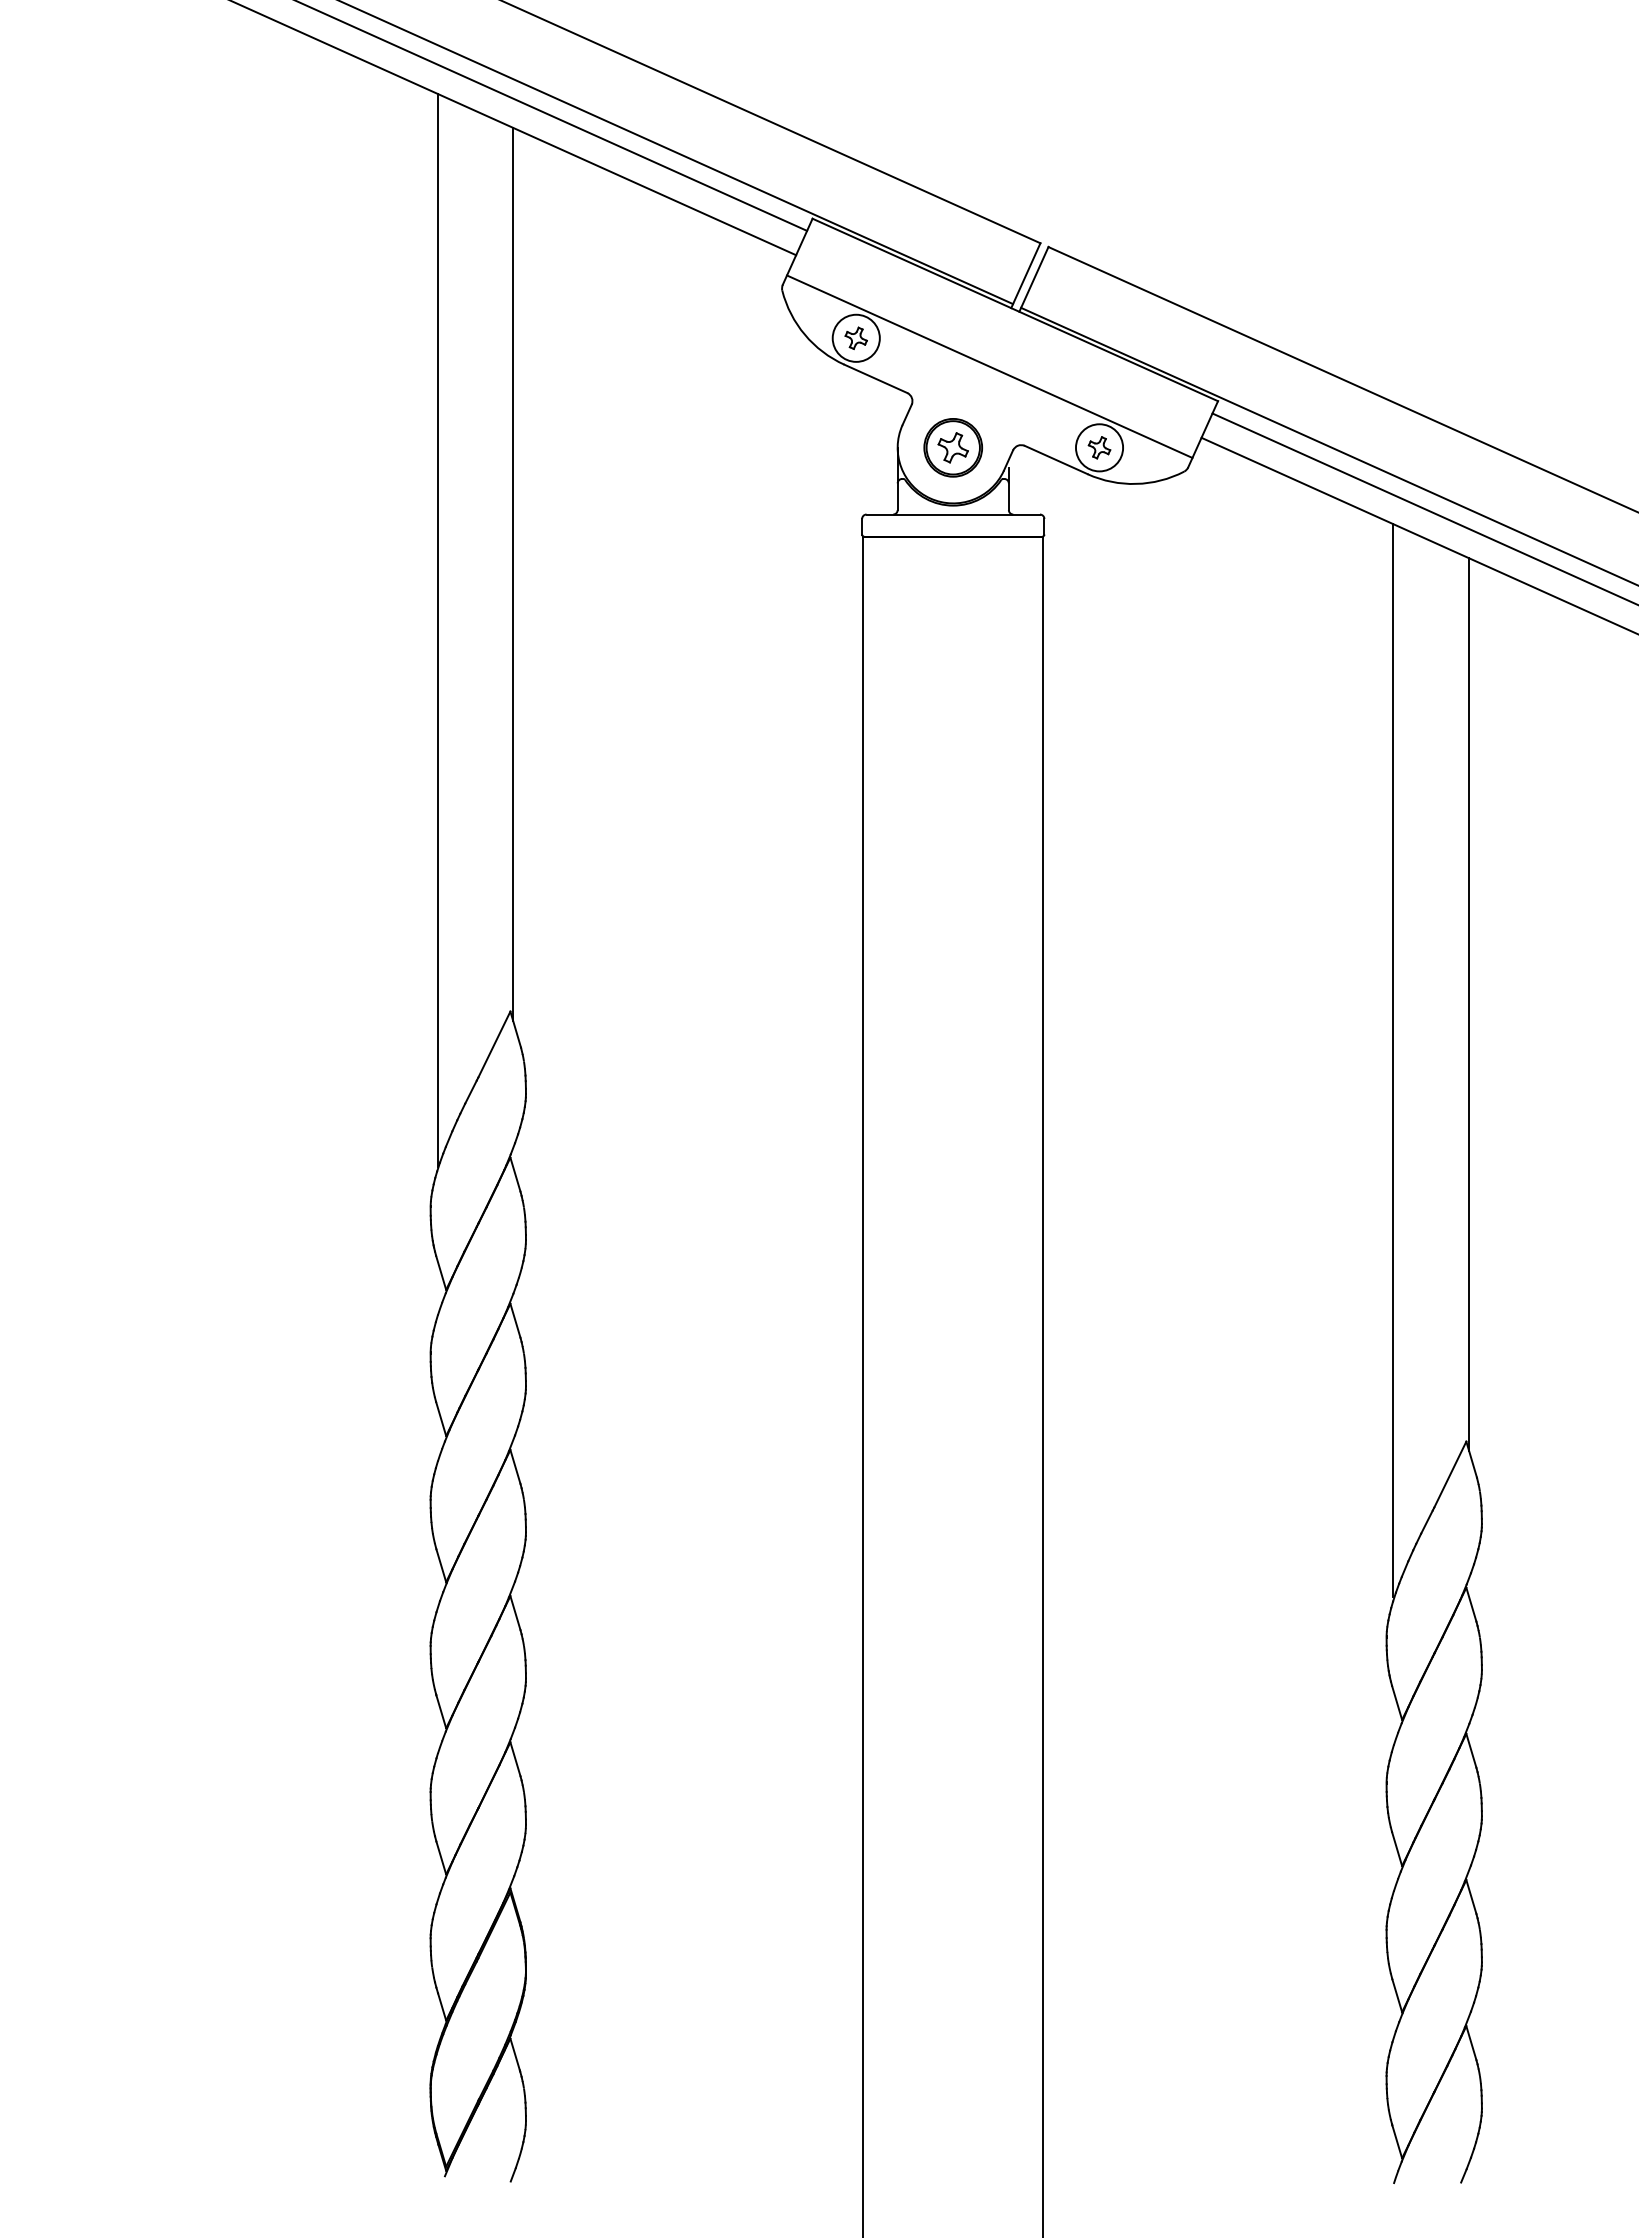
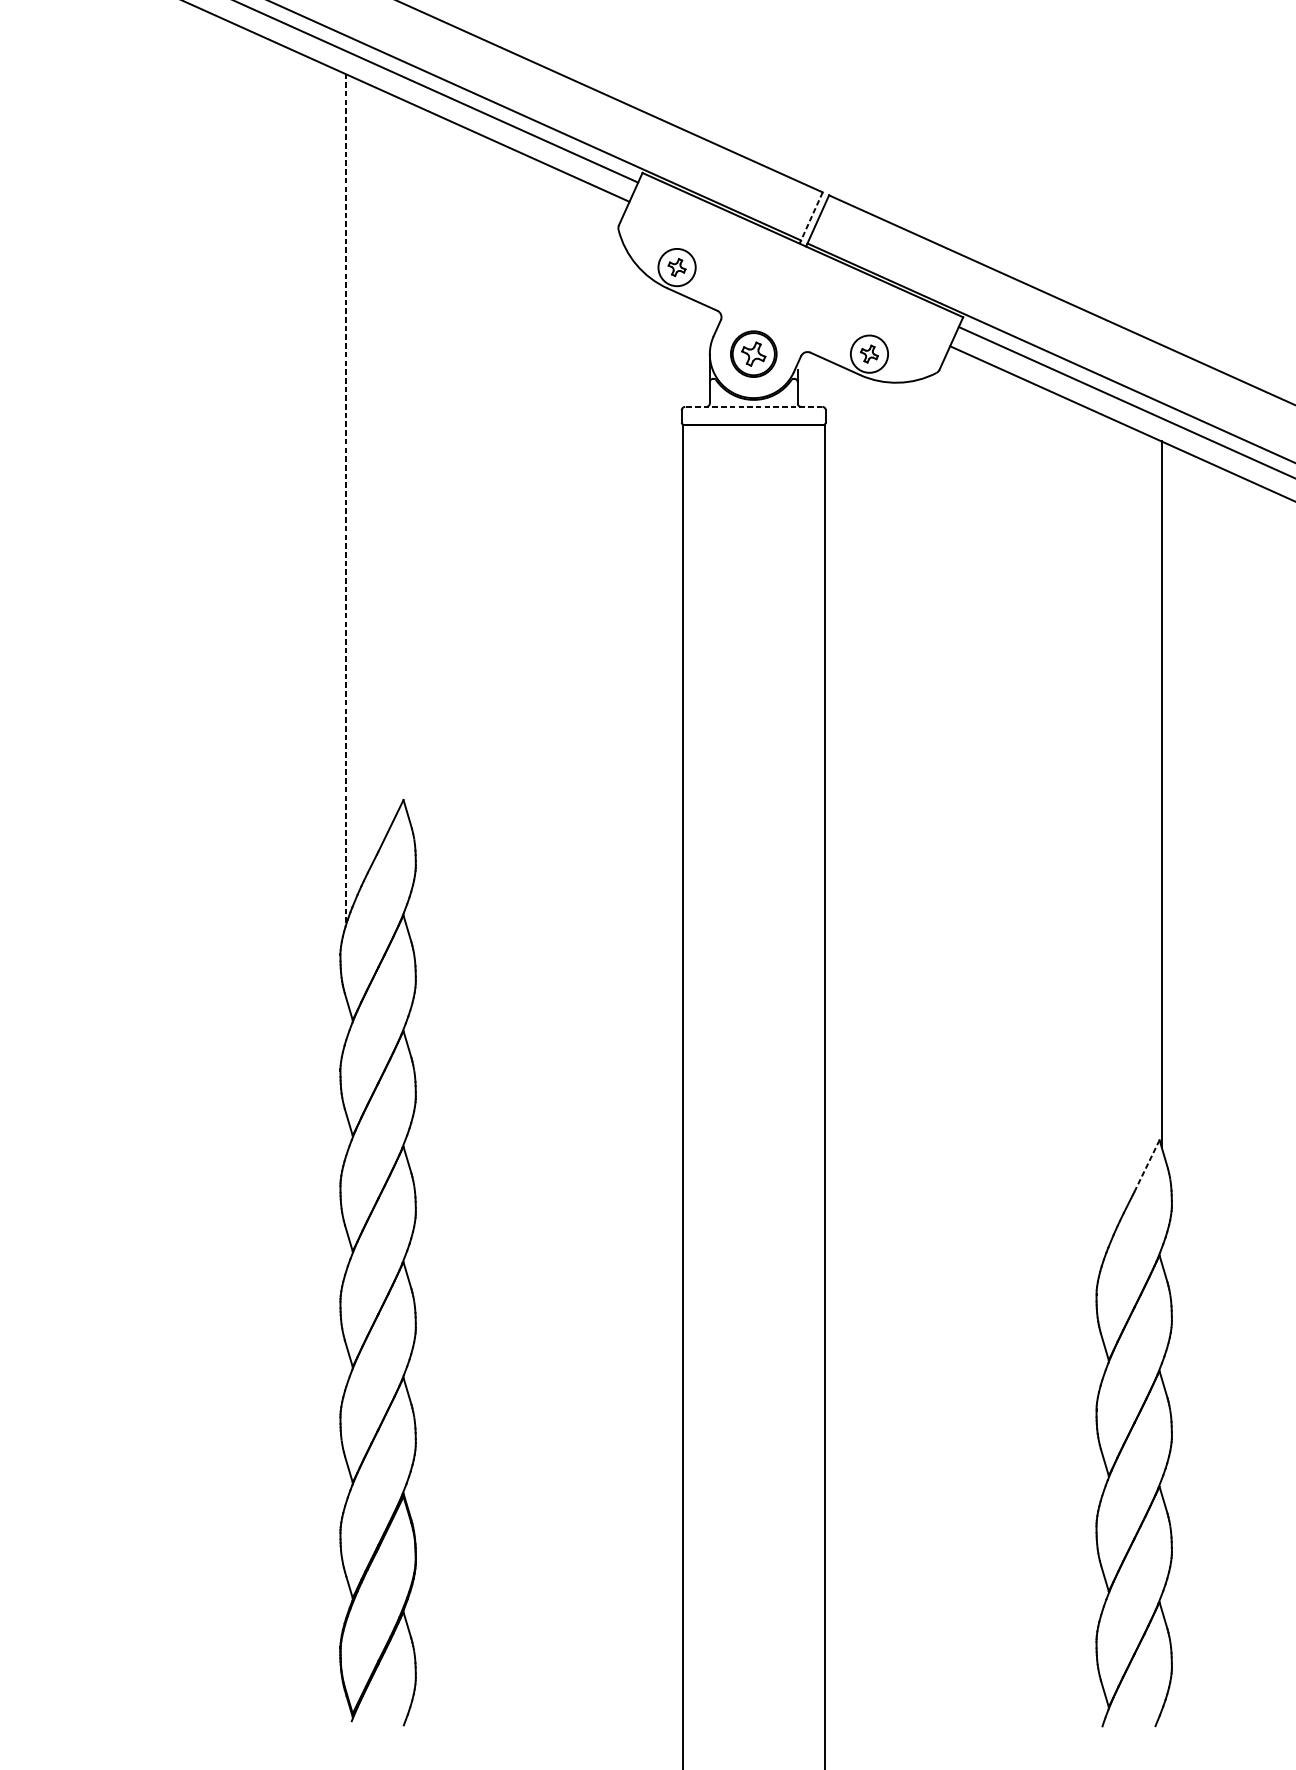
line: (1025, 275) -> (810, 217), solid -> dashed
line: (989, 366) -> (782, 289), removed
line: (953, 514) -> (753, 406), solid -> dashed
line: (513, 573) -> (405, 453), removed
line: (437, 629) -> (345, 497), solid -> dashed
line: (1393, 1060) -> (1101, 838), removed
line: (1450, 1474) -> (1147, 1166), solid -> dashed

